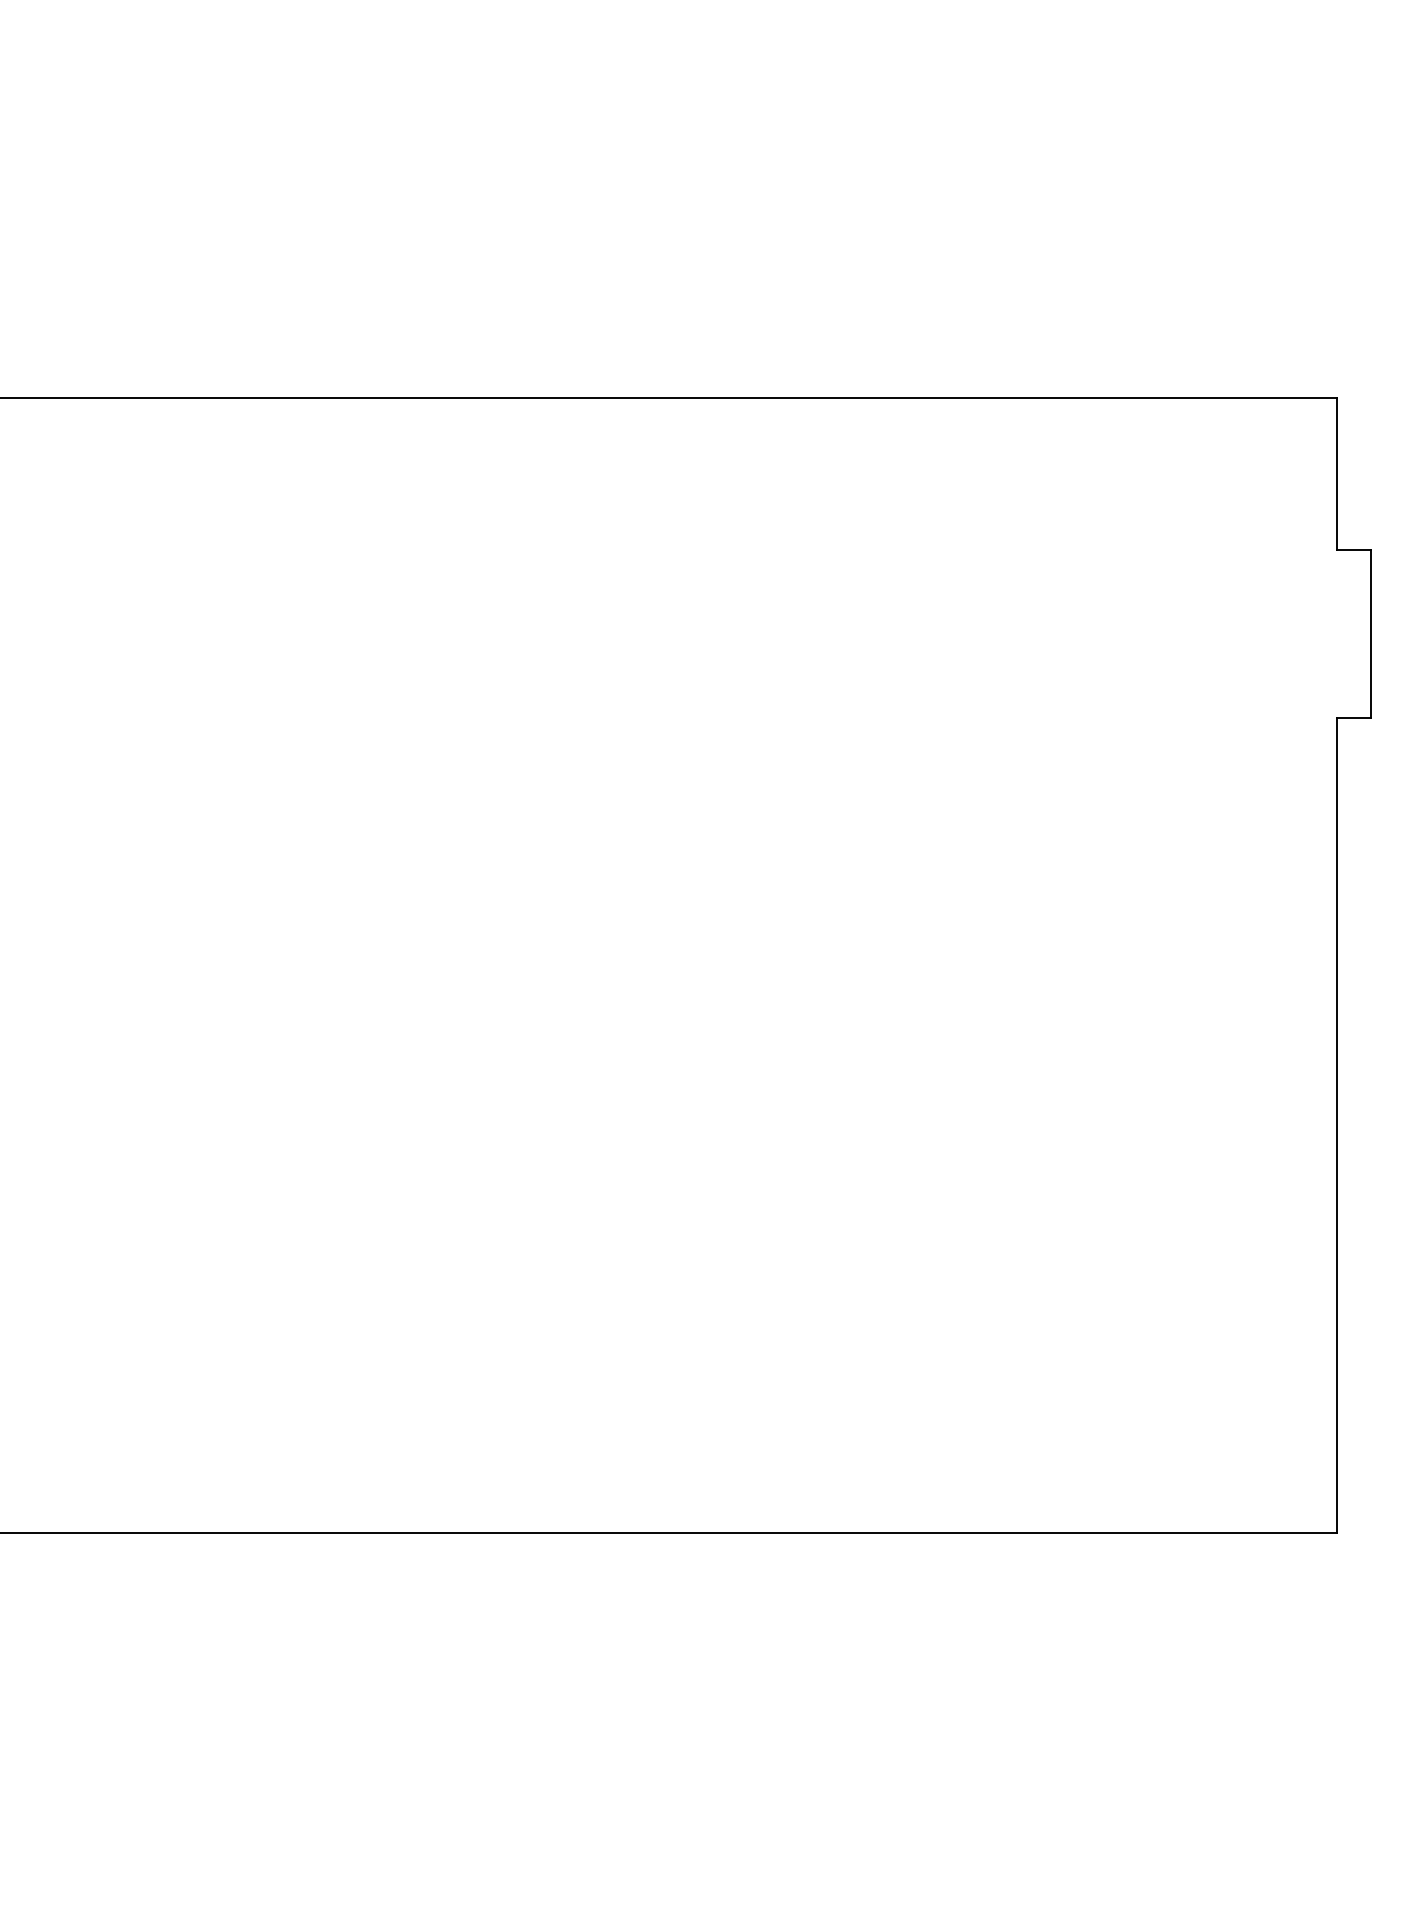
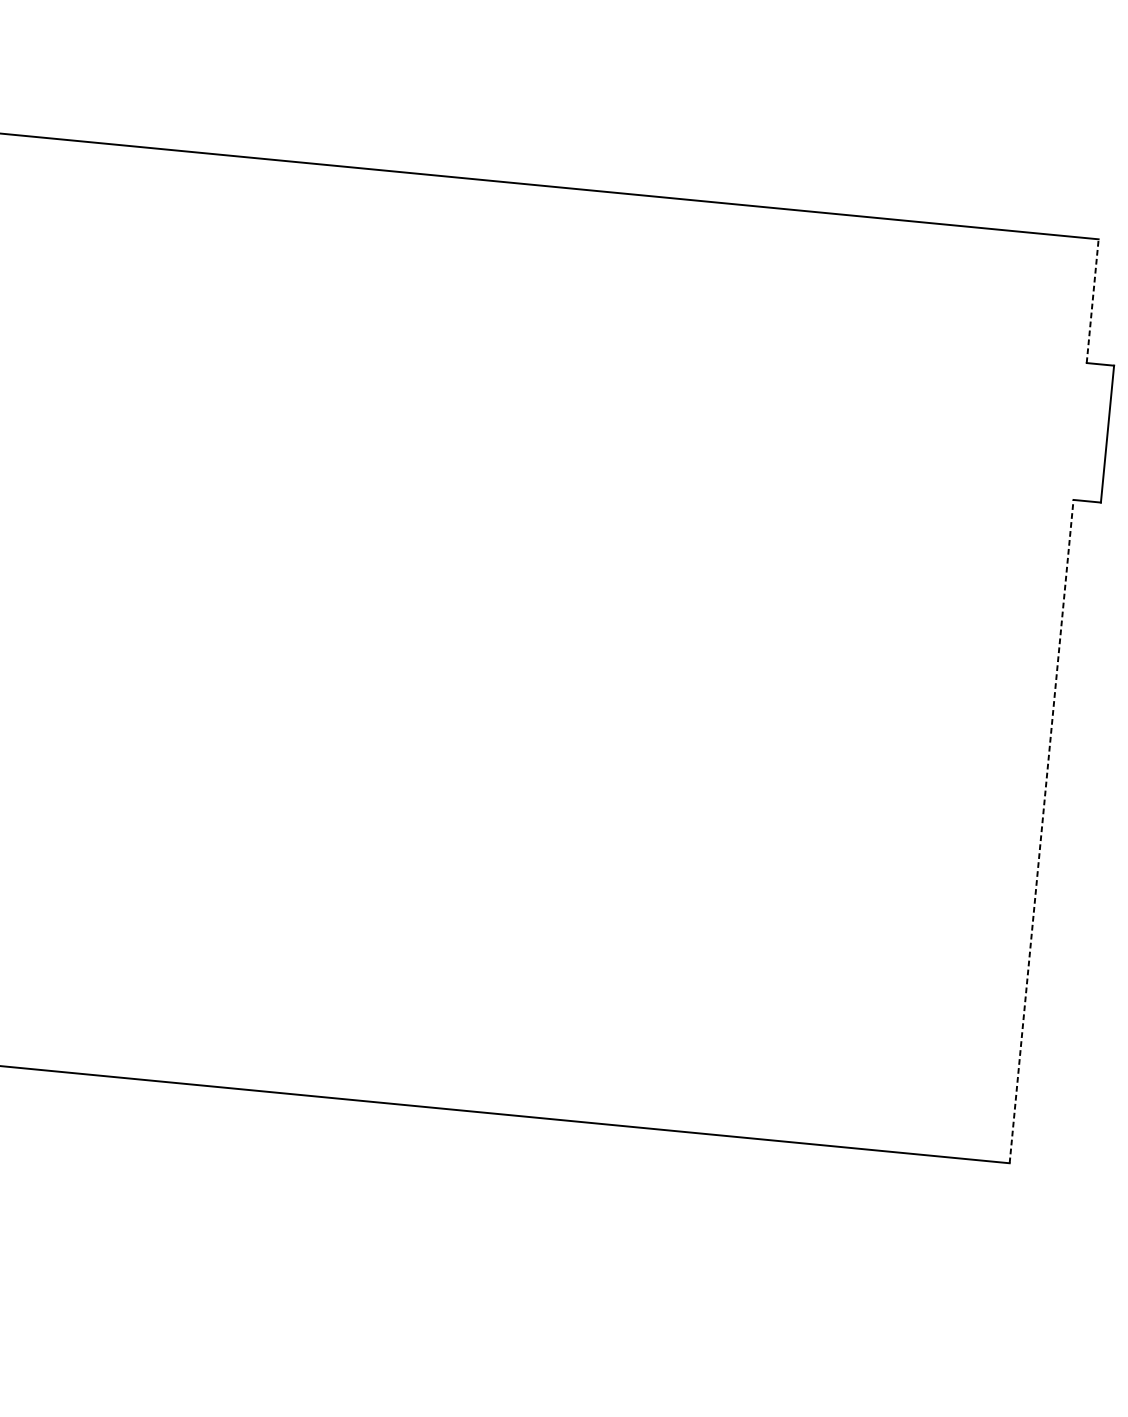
line: (1337, 473) -> (1093, 301), solid -> dashed
line: (1337, 1125) -> (1042, 831), solid -> dashed

